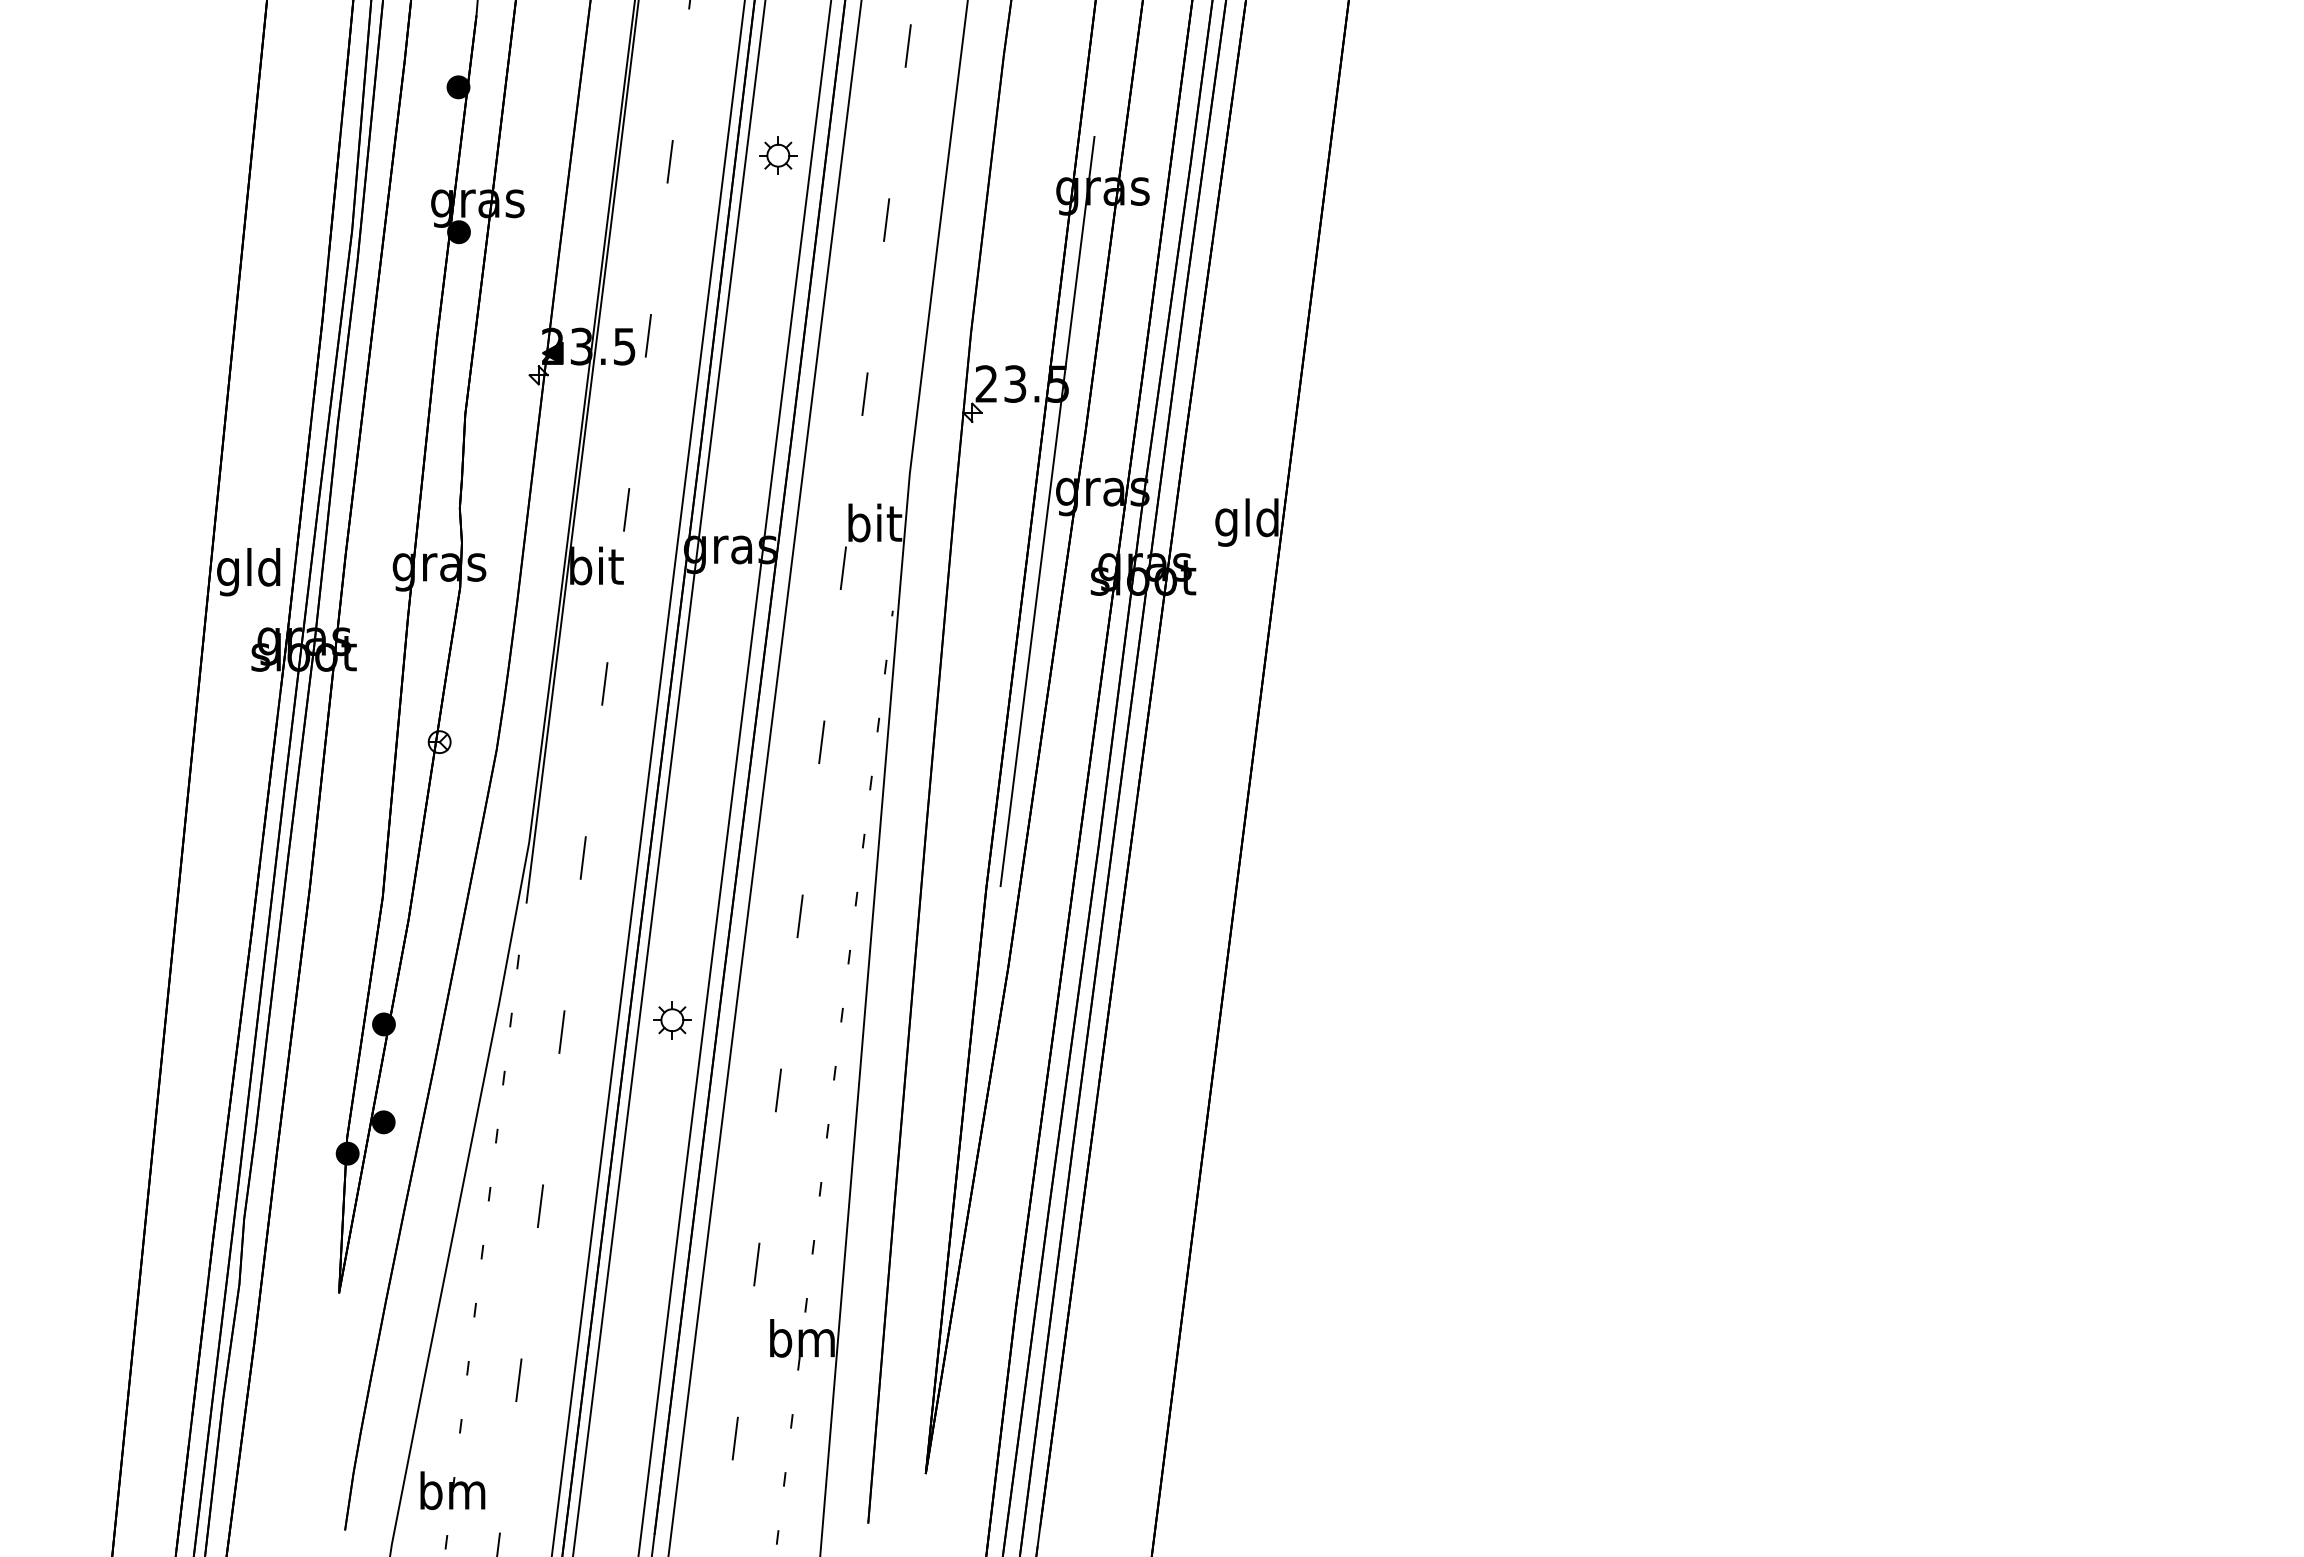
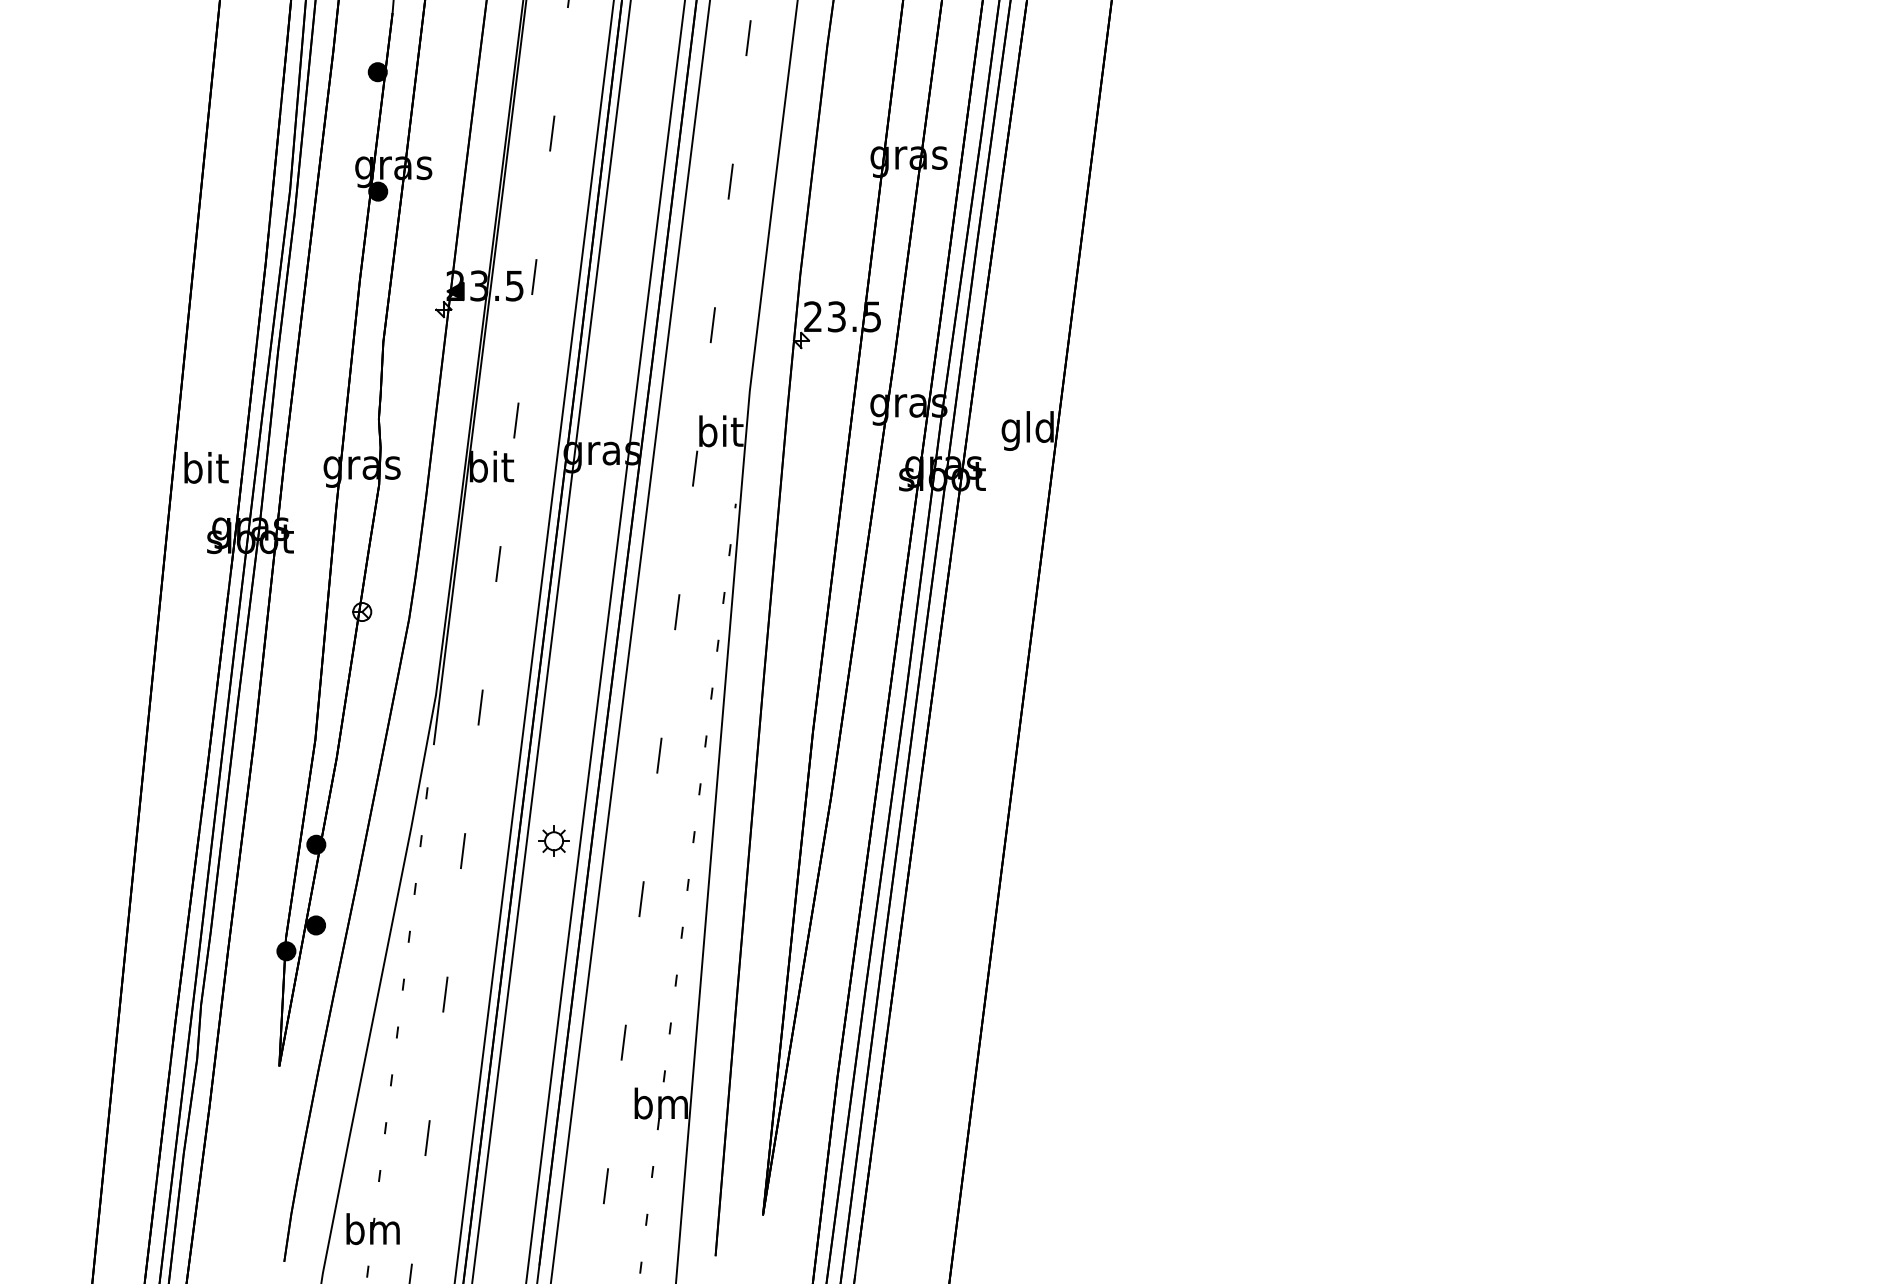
part: (778, 155) -> (641, 128), removed
line: (1047, 511) -> (863, 421), removed
text: (248, 572) -> (204, 472), gld -> bit

